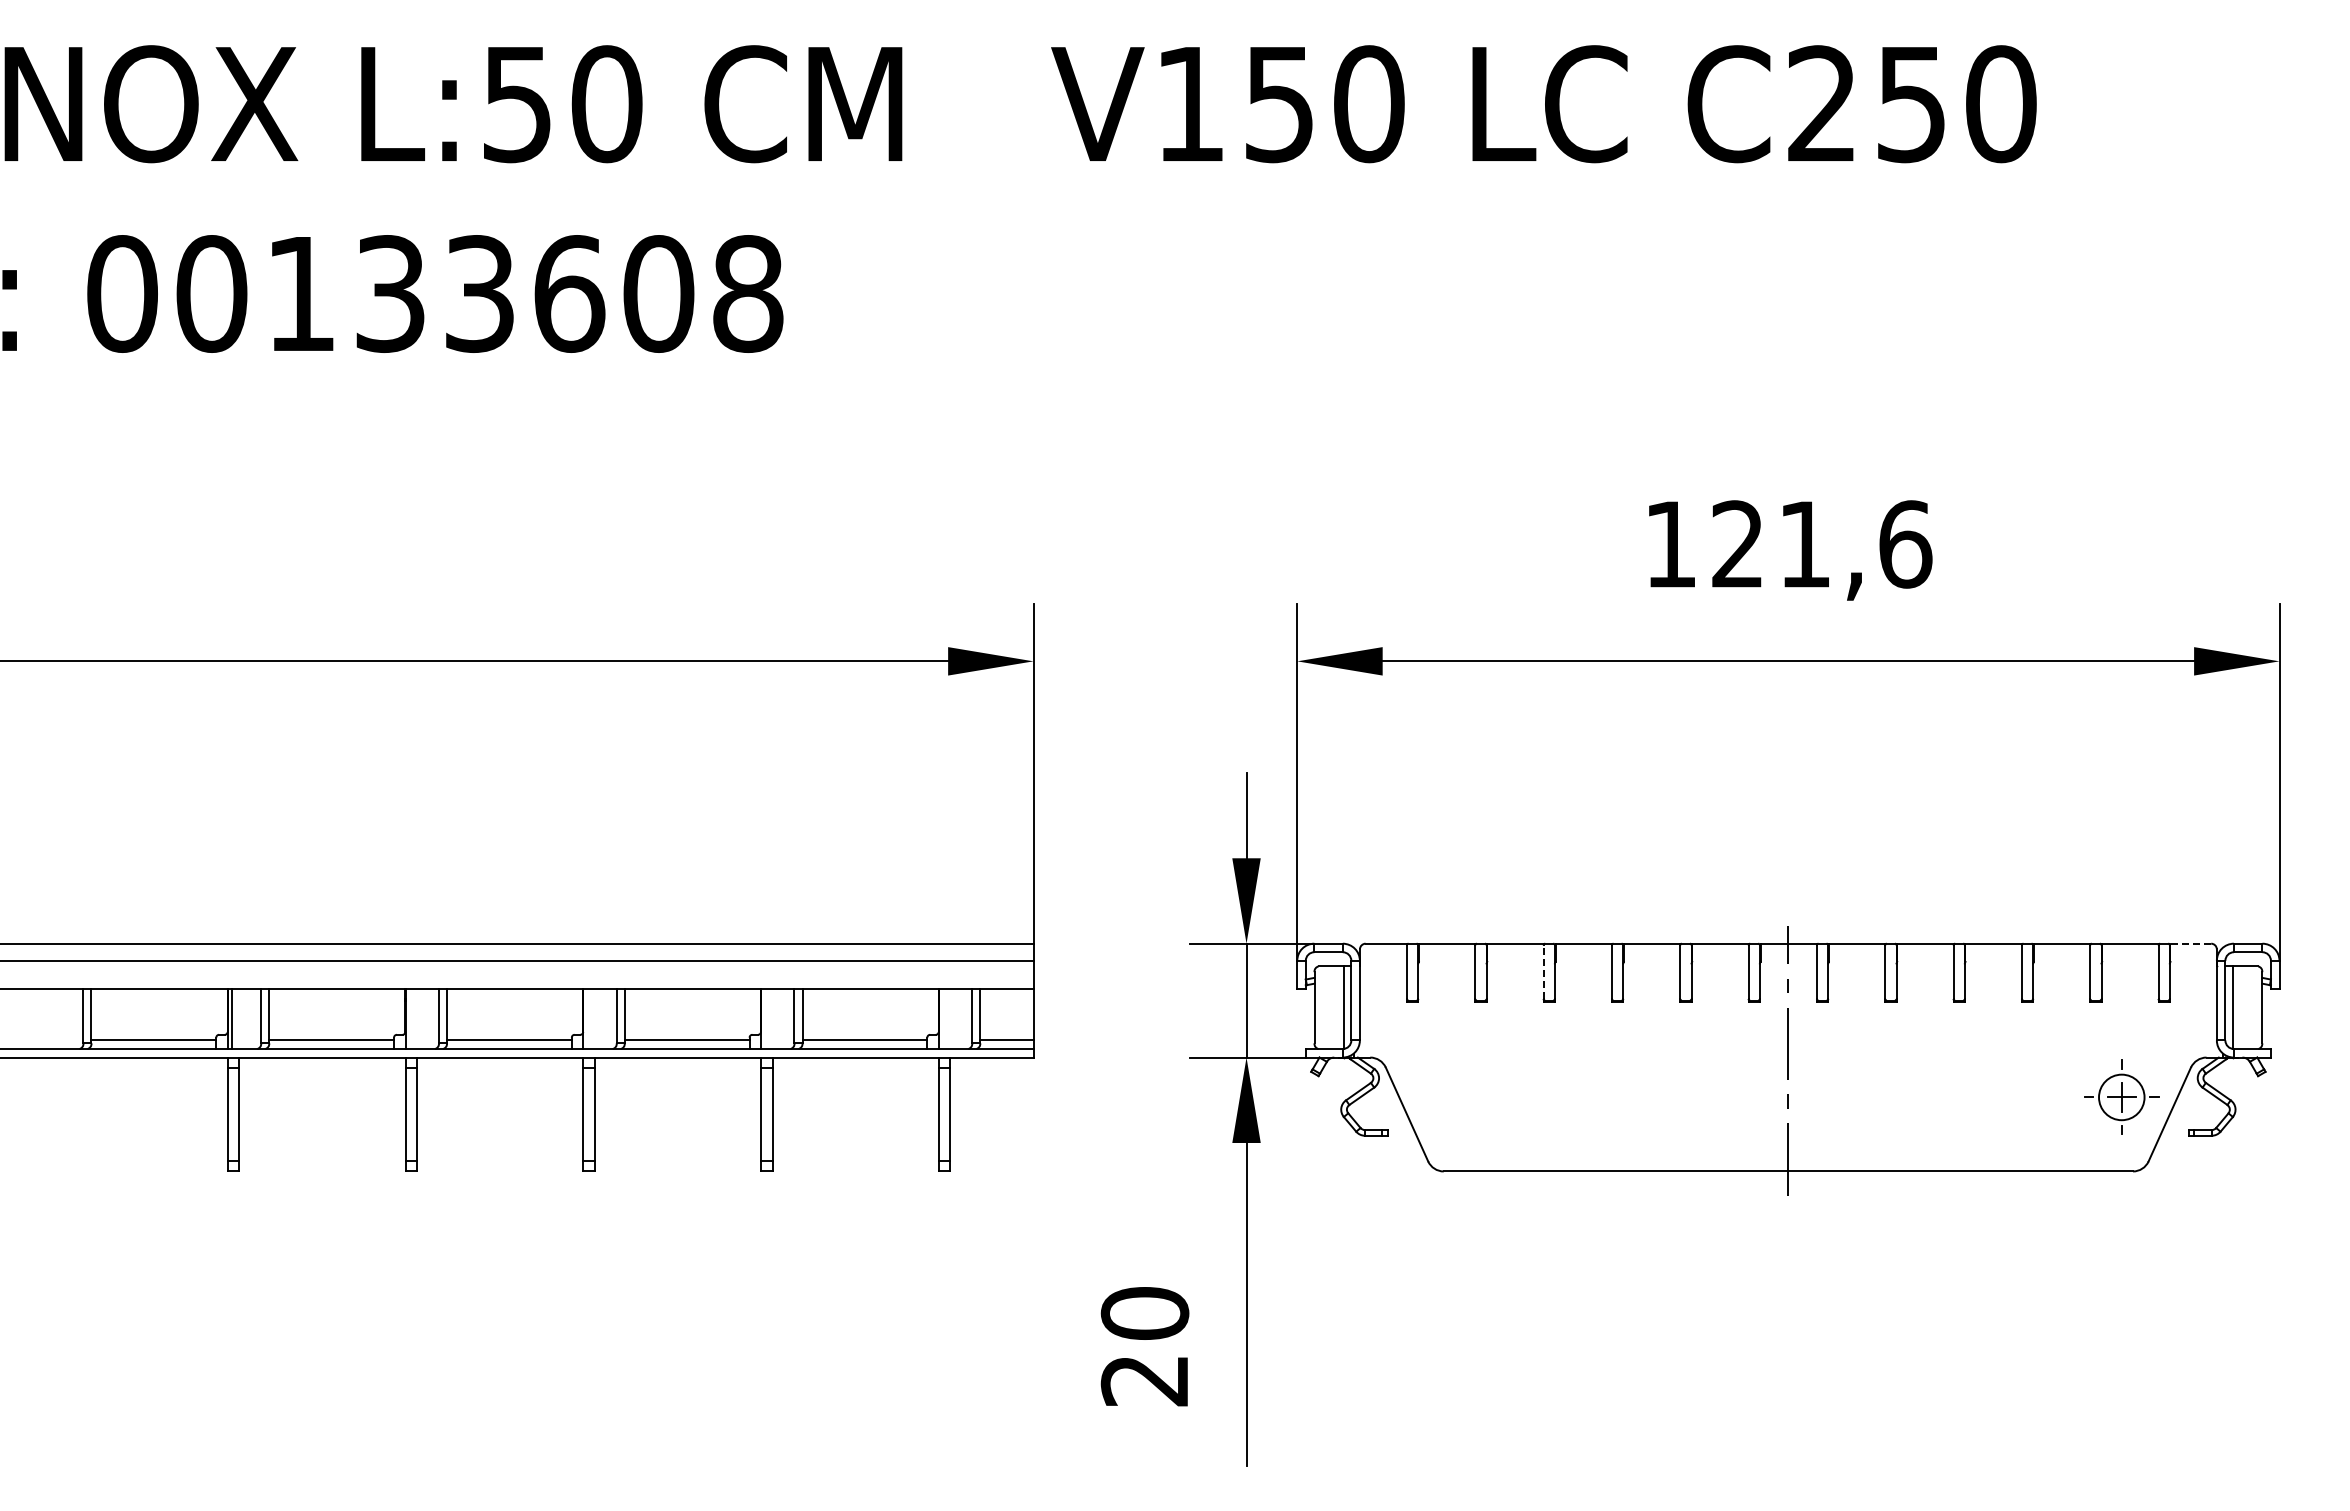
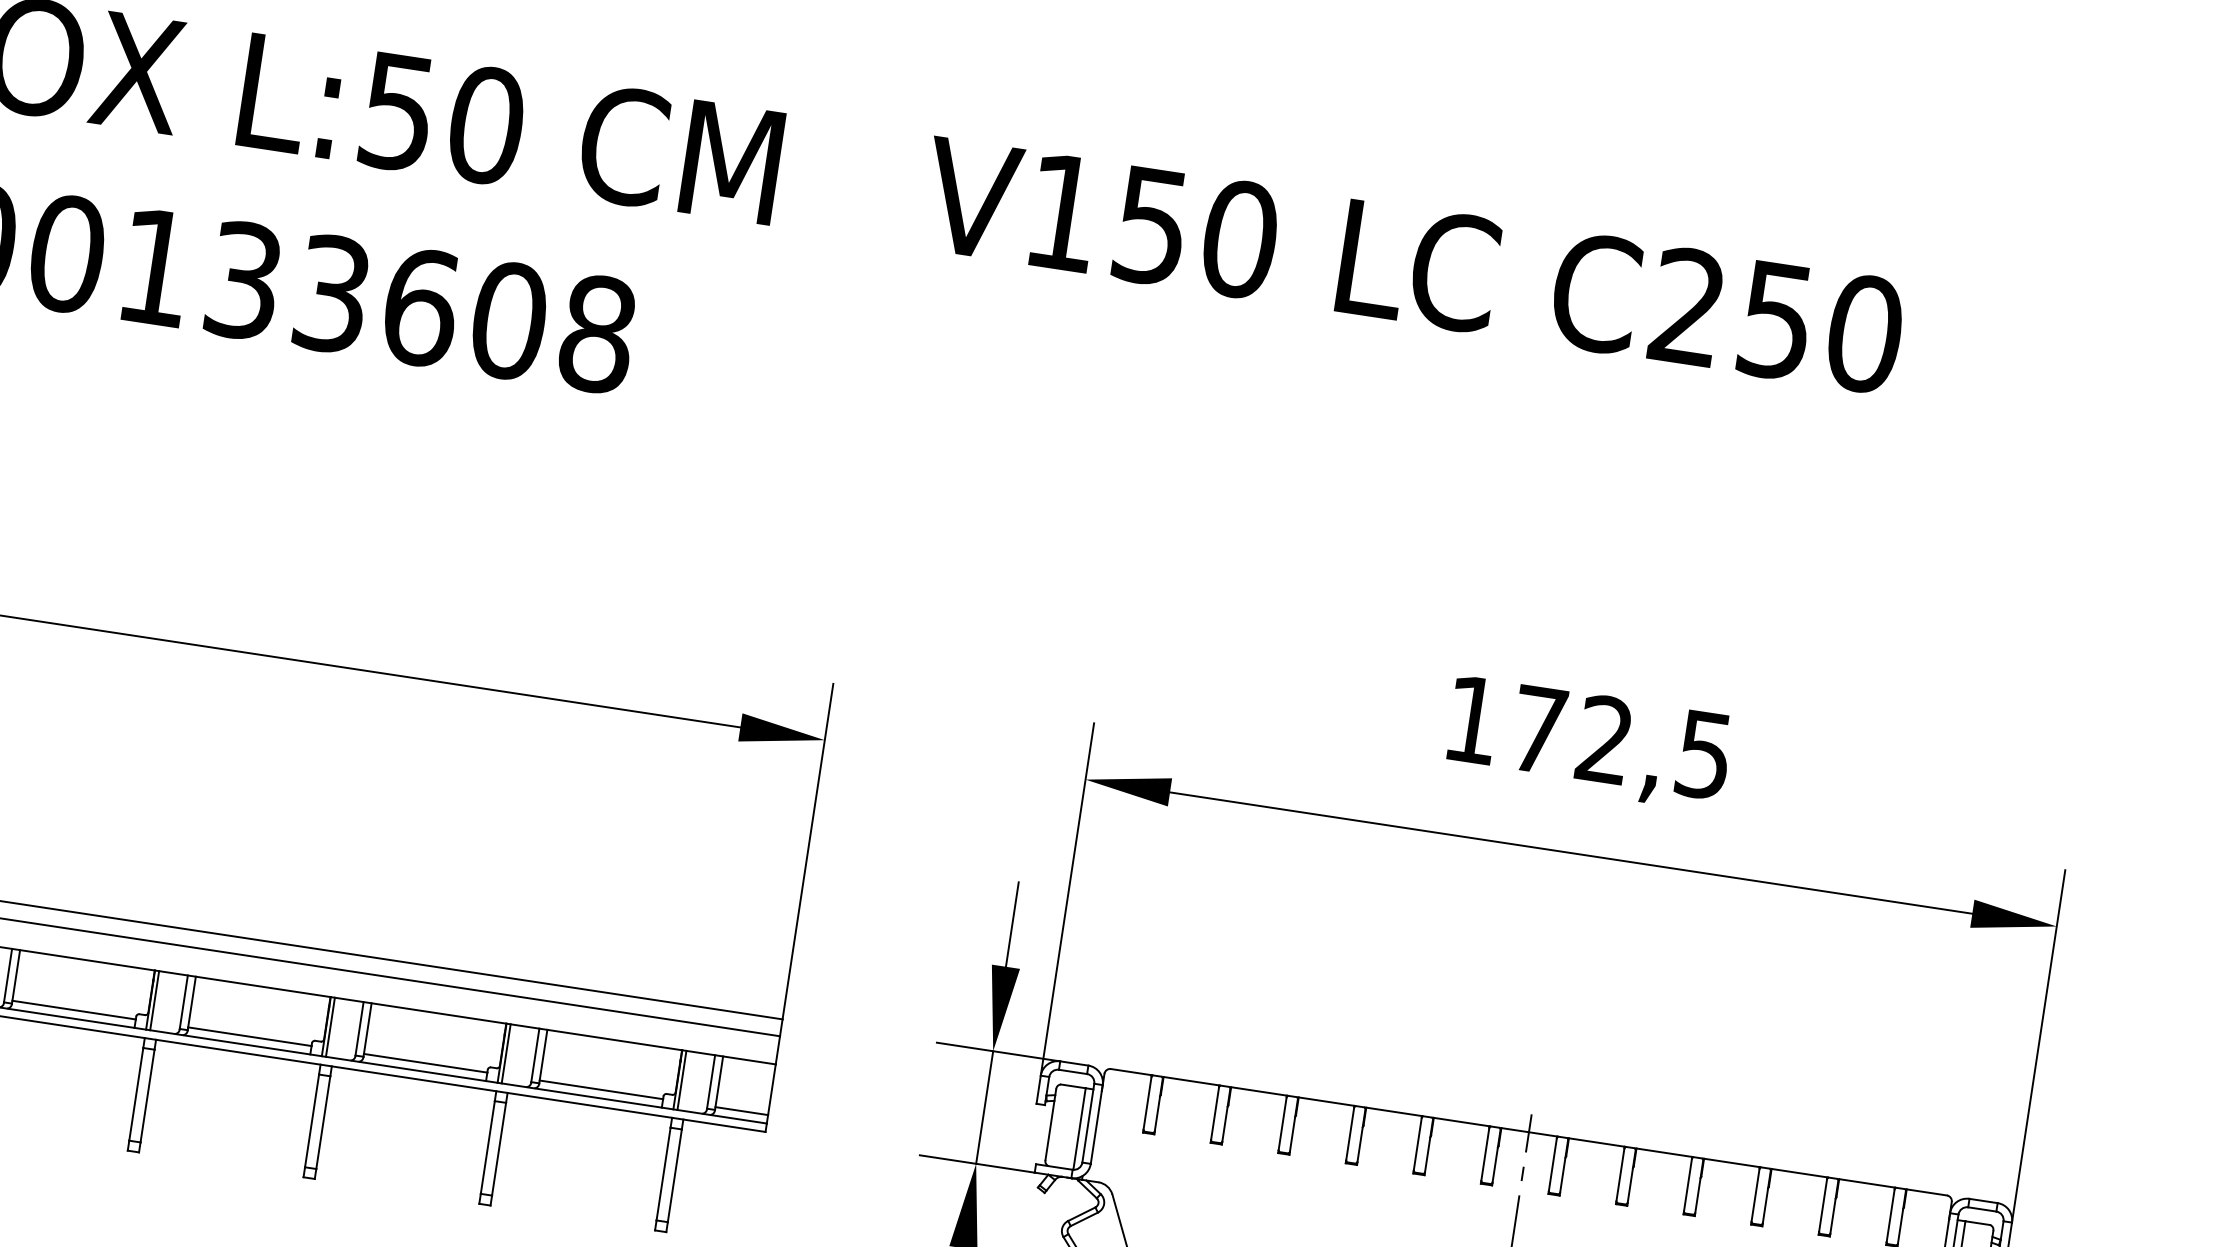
text: (1822, 544) -> (1622, 742), 121,6 -> 172,5
line: (2190, 943) -> (1926, 1192), dashed -> solid
line: (1543, 972) -> (1282, 1124), dashed -> solid
line: (409, 1019) -> (154, 1000), added
line: (587, 1019) -> (330, 1027), added
line: (765, 1019) -> (506, 1054), added
line: (943, 1019) -> (682, 1080), added

